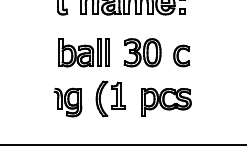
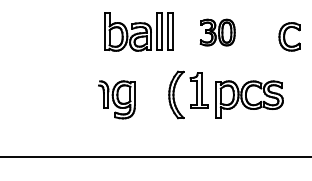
part: (142, 52) -> (217, 32), size x0.7
part: (181, 55) -> (289, 36), moved
part: (110, 98) -> (187, 94), moved

